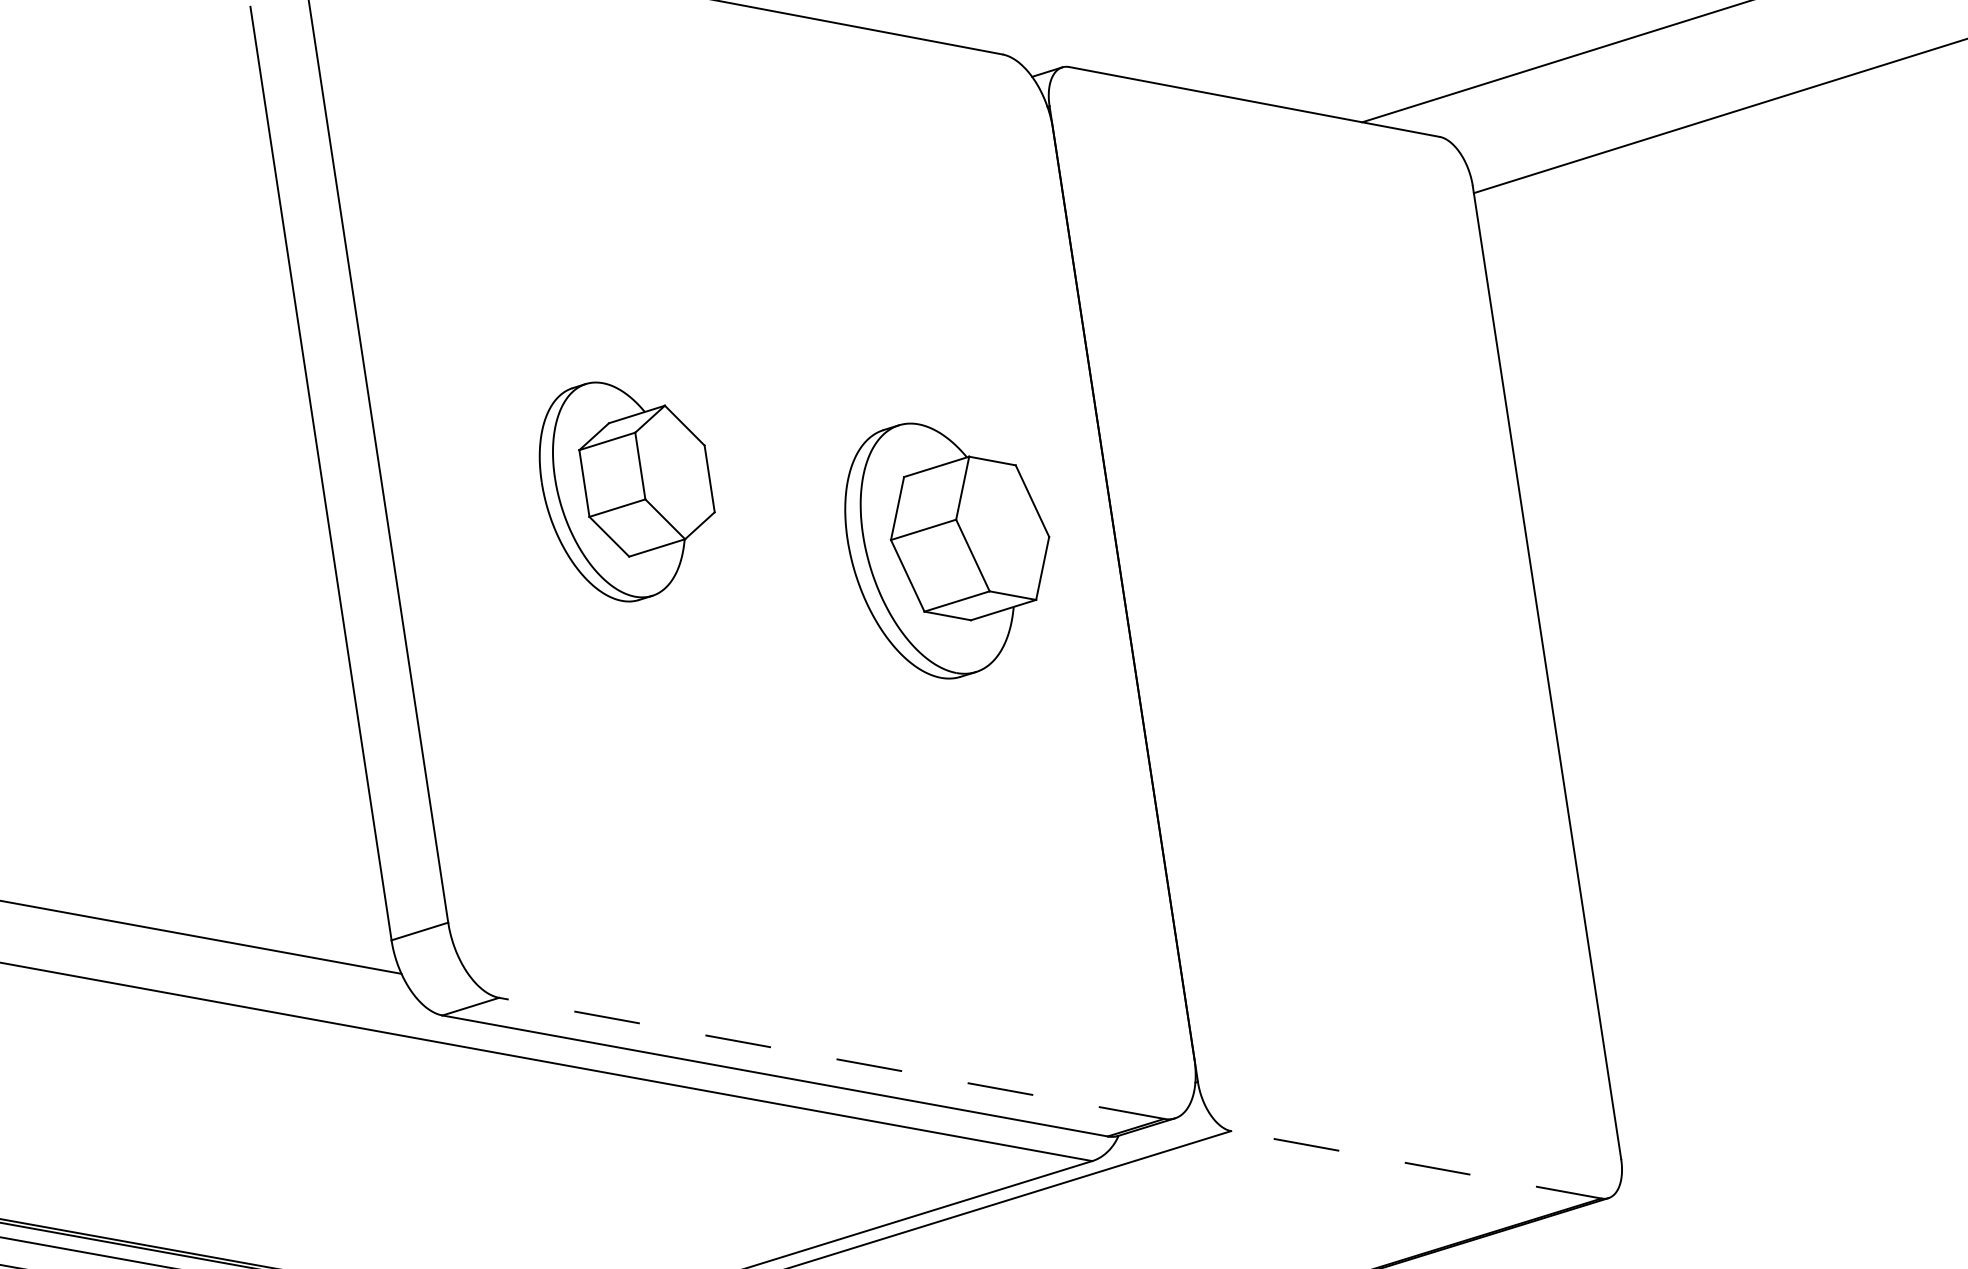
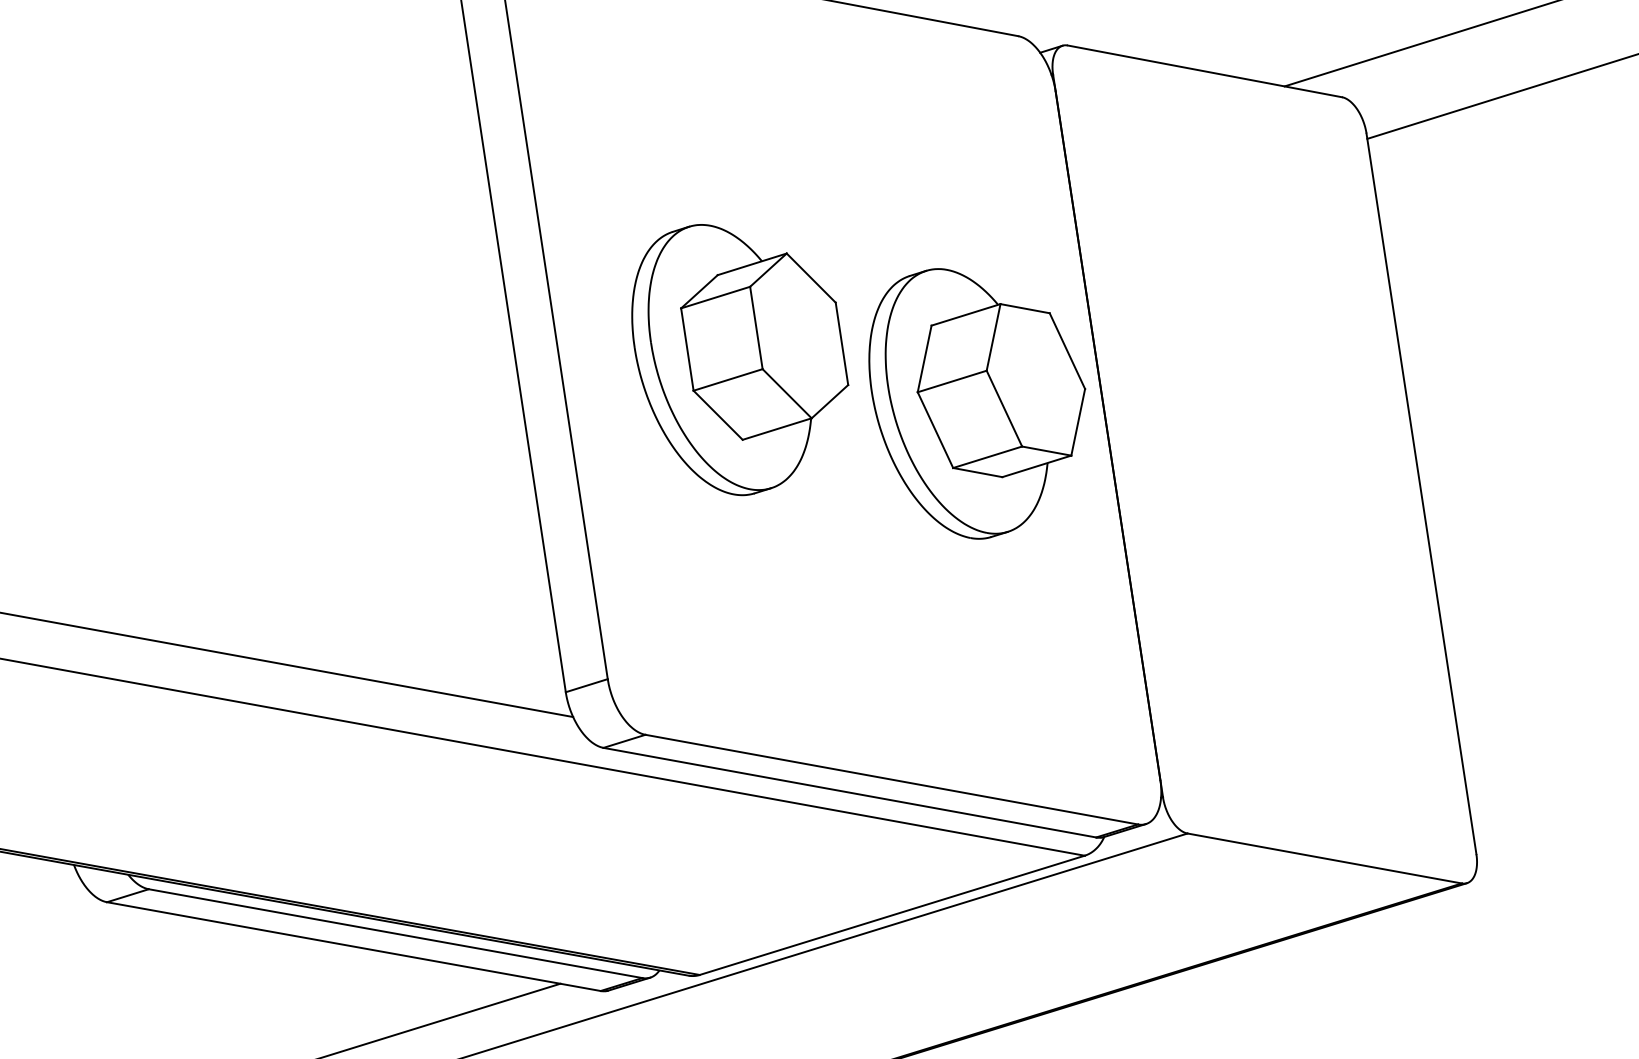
part: (627, 492) -> (740, 360), size x1.67
part: (947, 550) -> (977, 403), size x1.43
line: (831, 1058) -> (891, 779), dashed -> solid
line: (1416, 1164) -> (1324, 858), dashed -> solid

